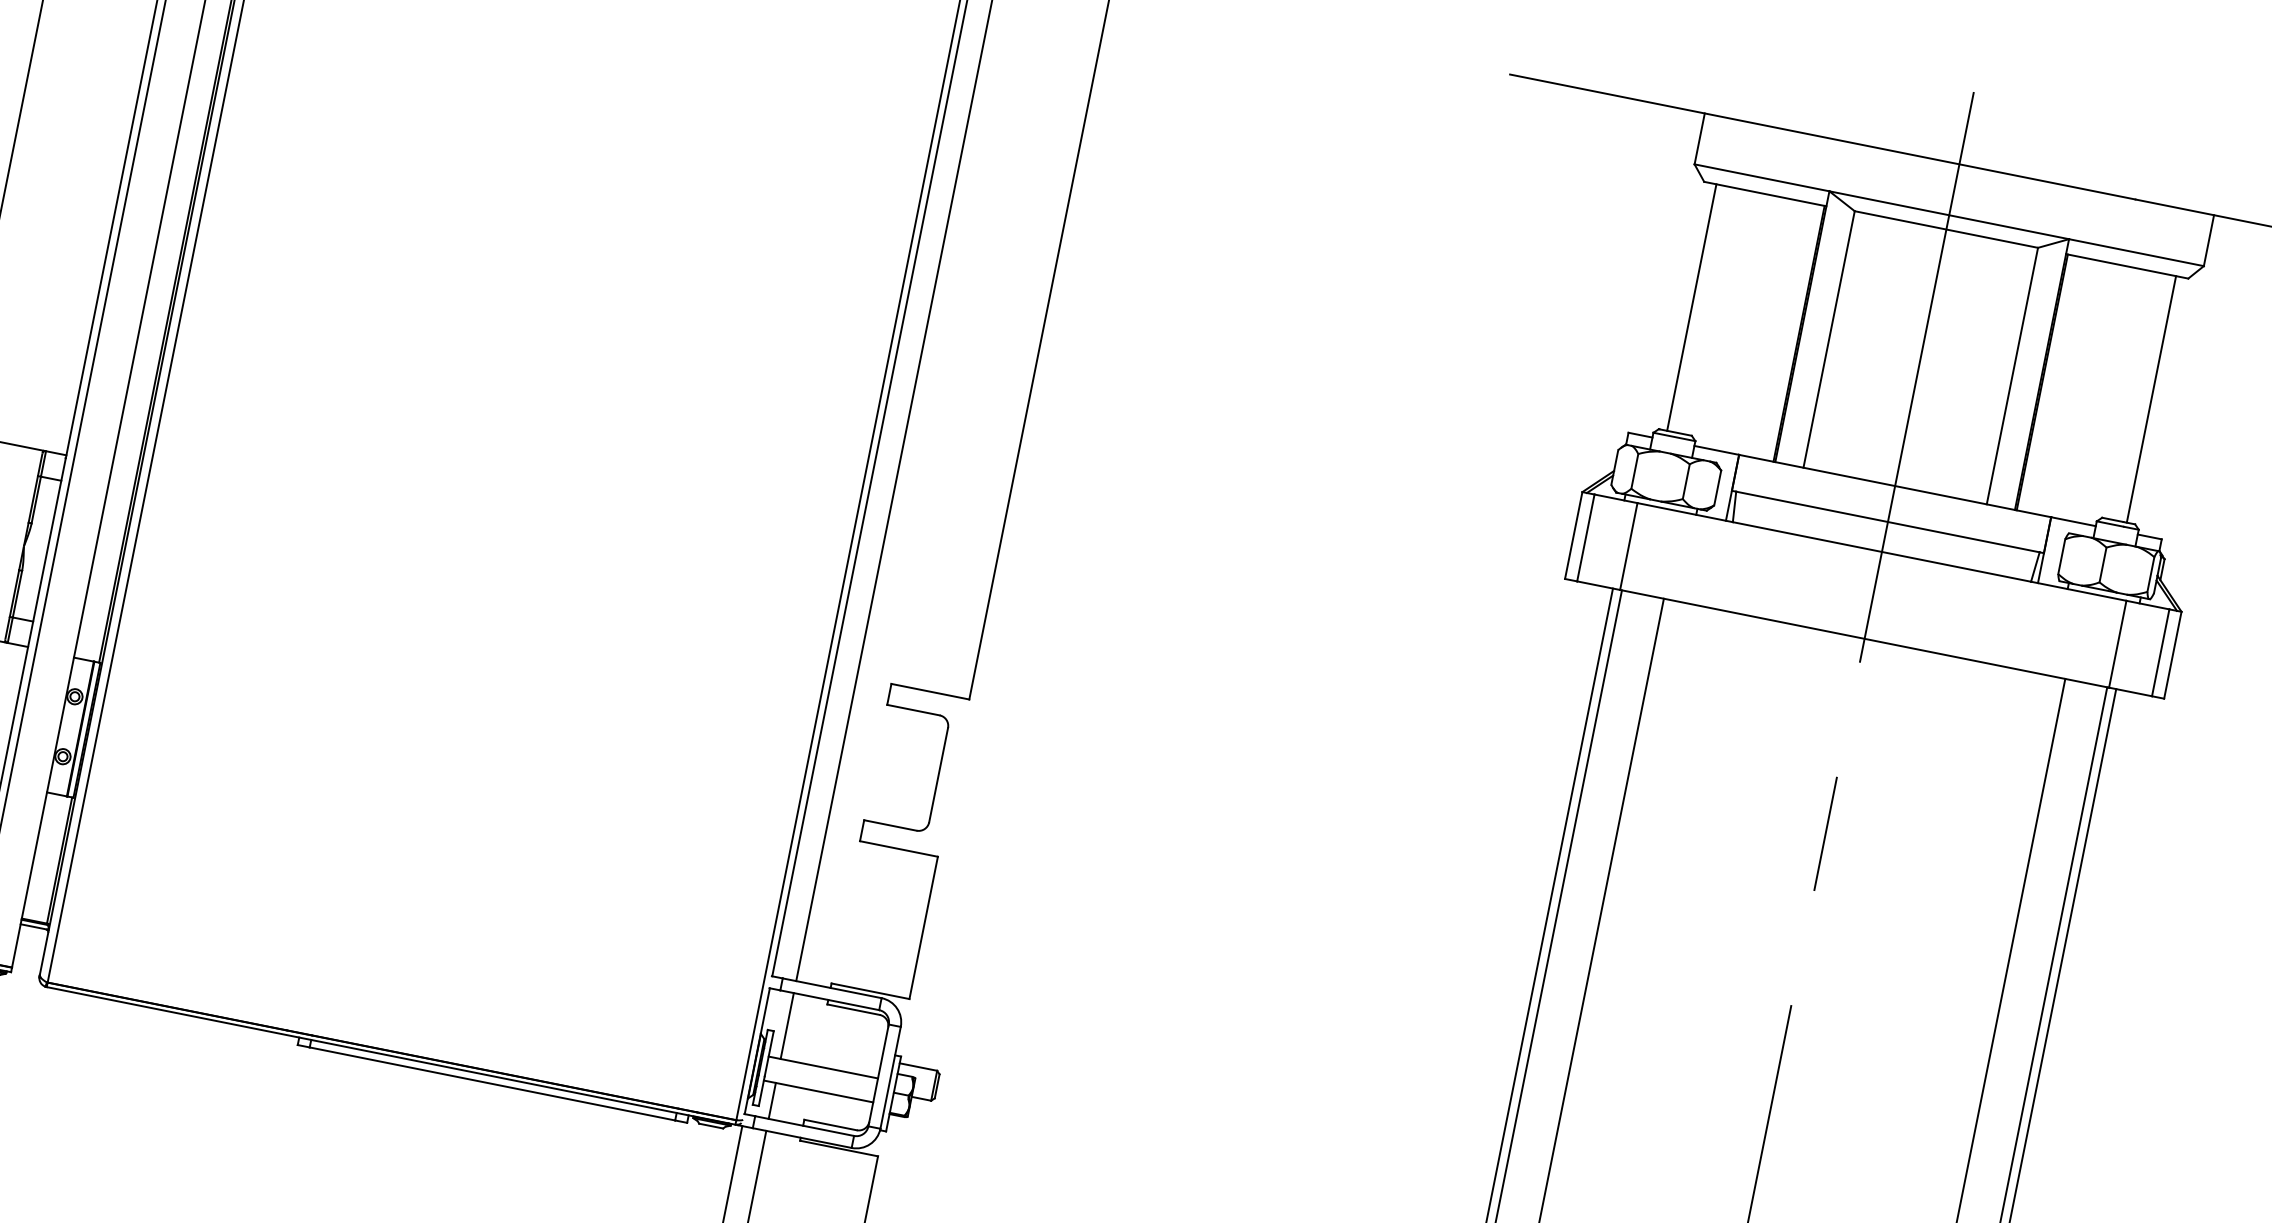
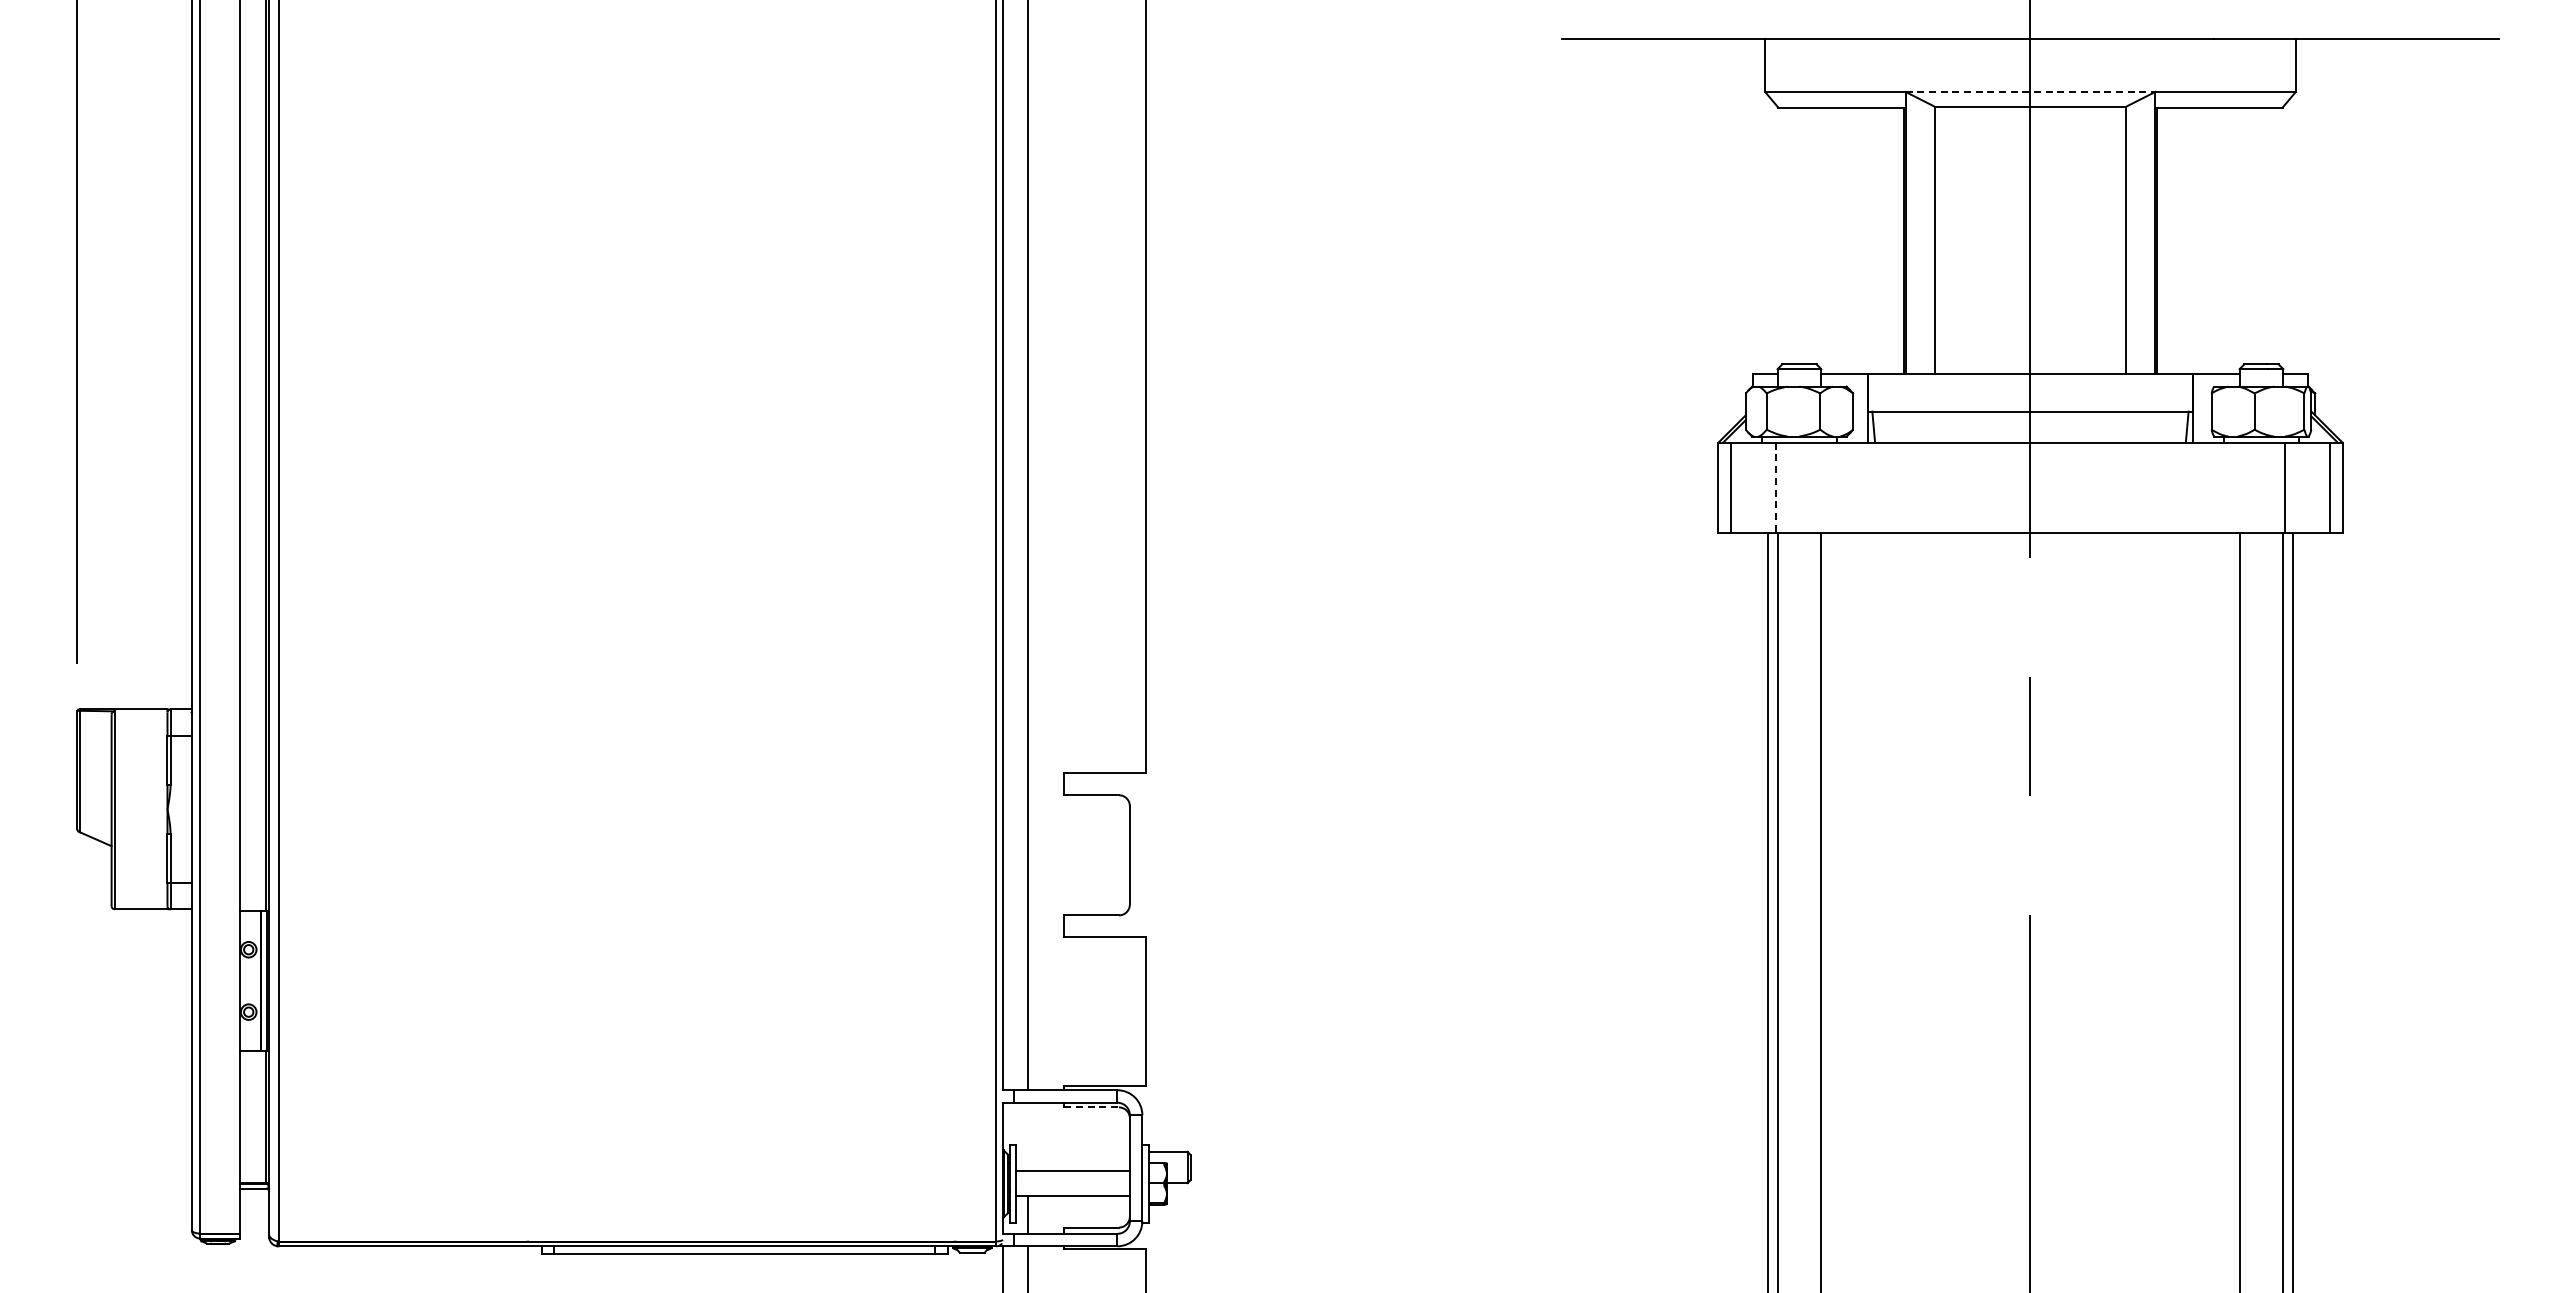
line: (1949, 214) -> (2030, 91), solid -> dashed
line: (1691, 307) -> (1790, 235), removed
line: (2151, 398) -> (2269, 235), removed
line: (1628, 546) -> (1775, 488), solid -> dashed
line: (854, 1009) -> (1092, 1107), solid -> dashed
line: (787, 1025) -> (1028, 1136), removed

